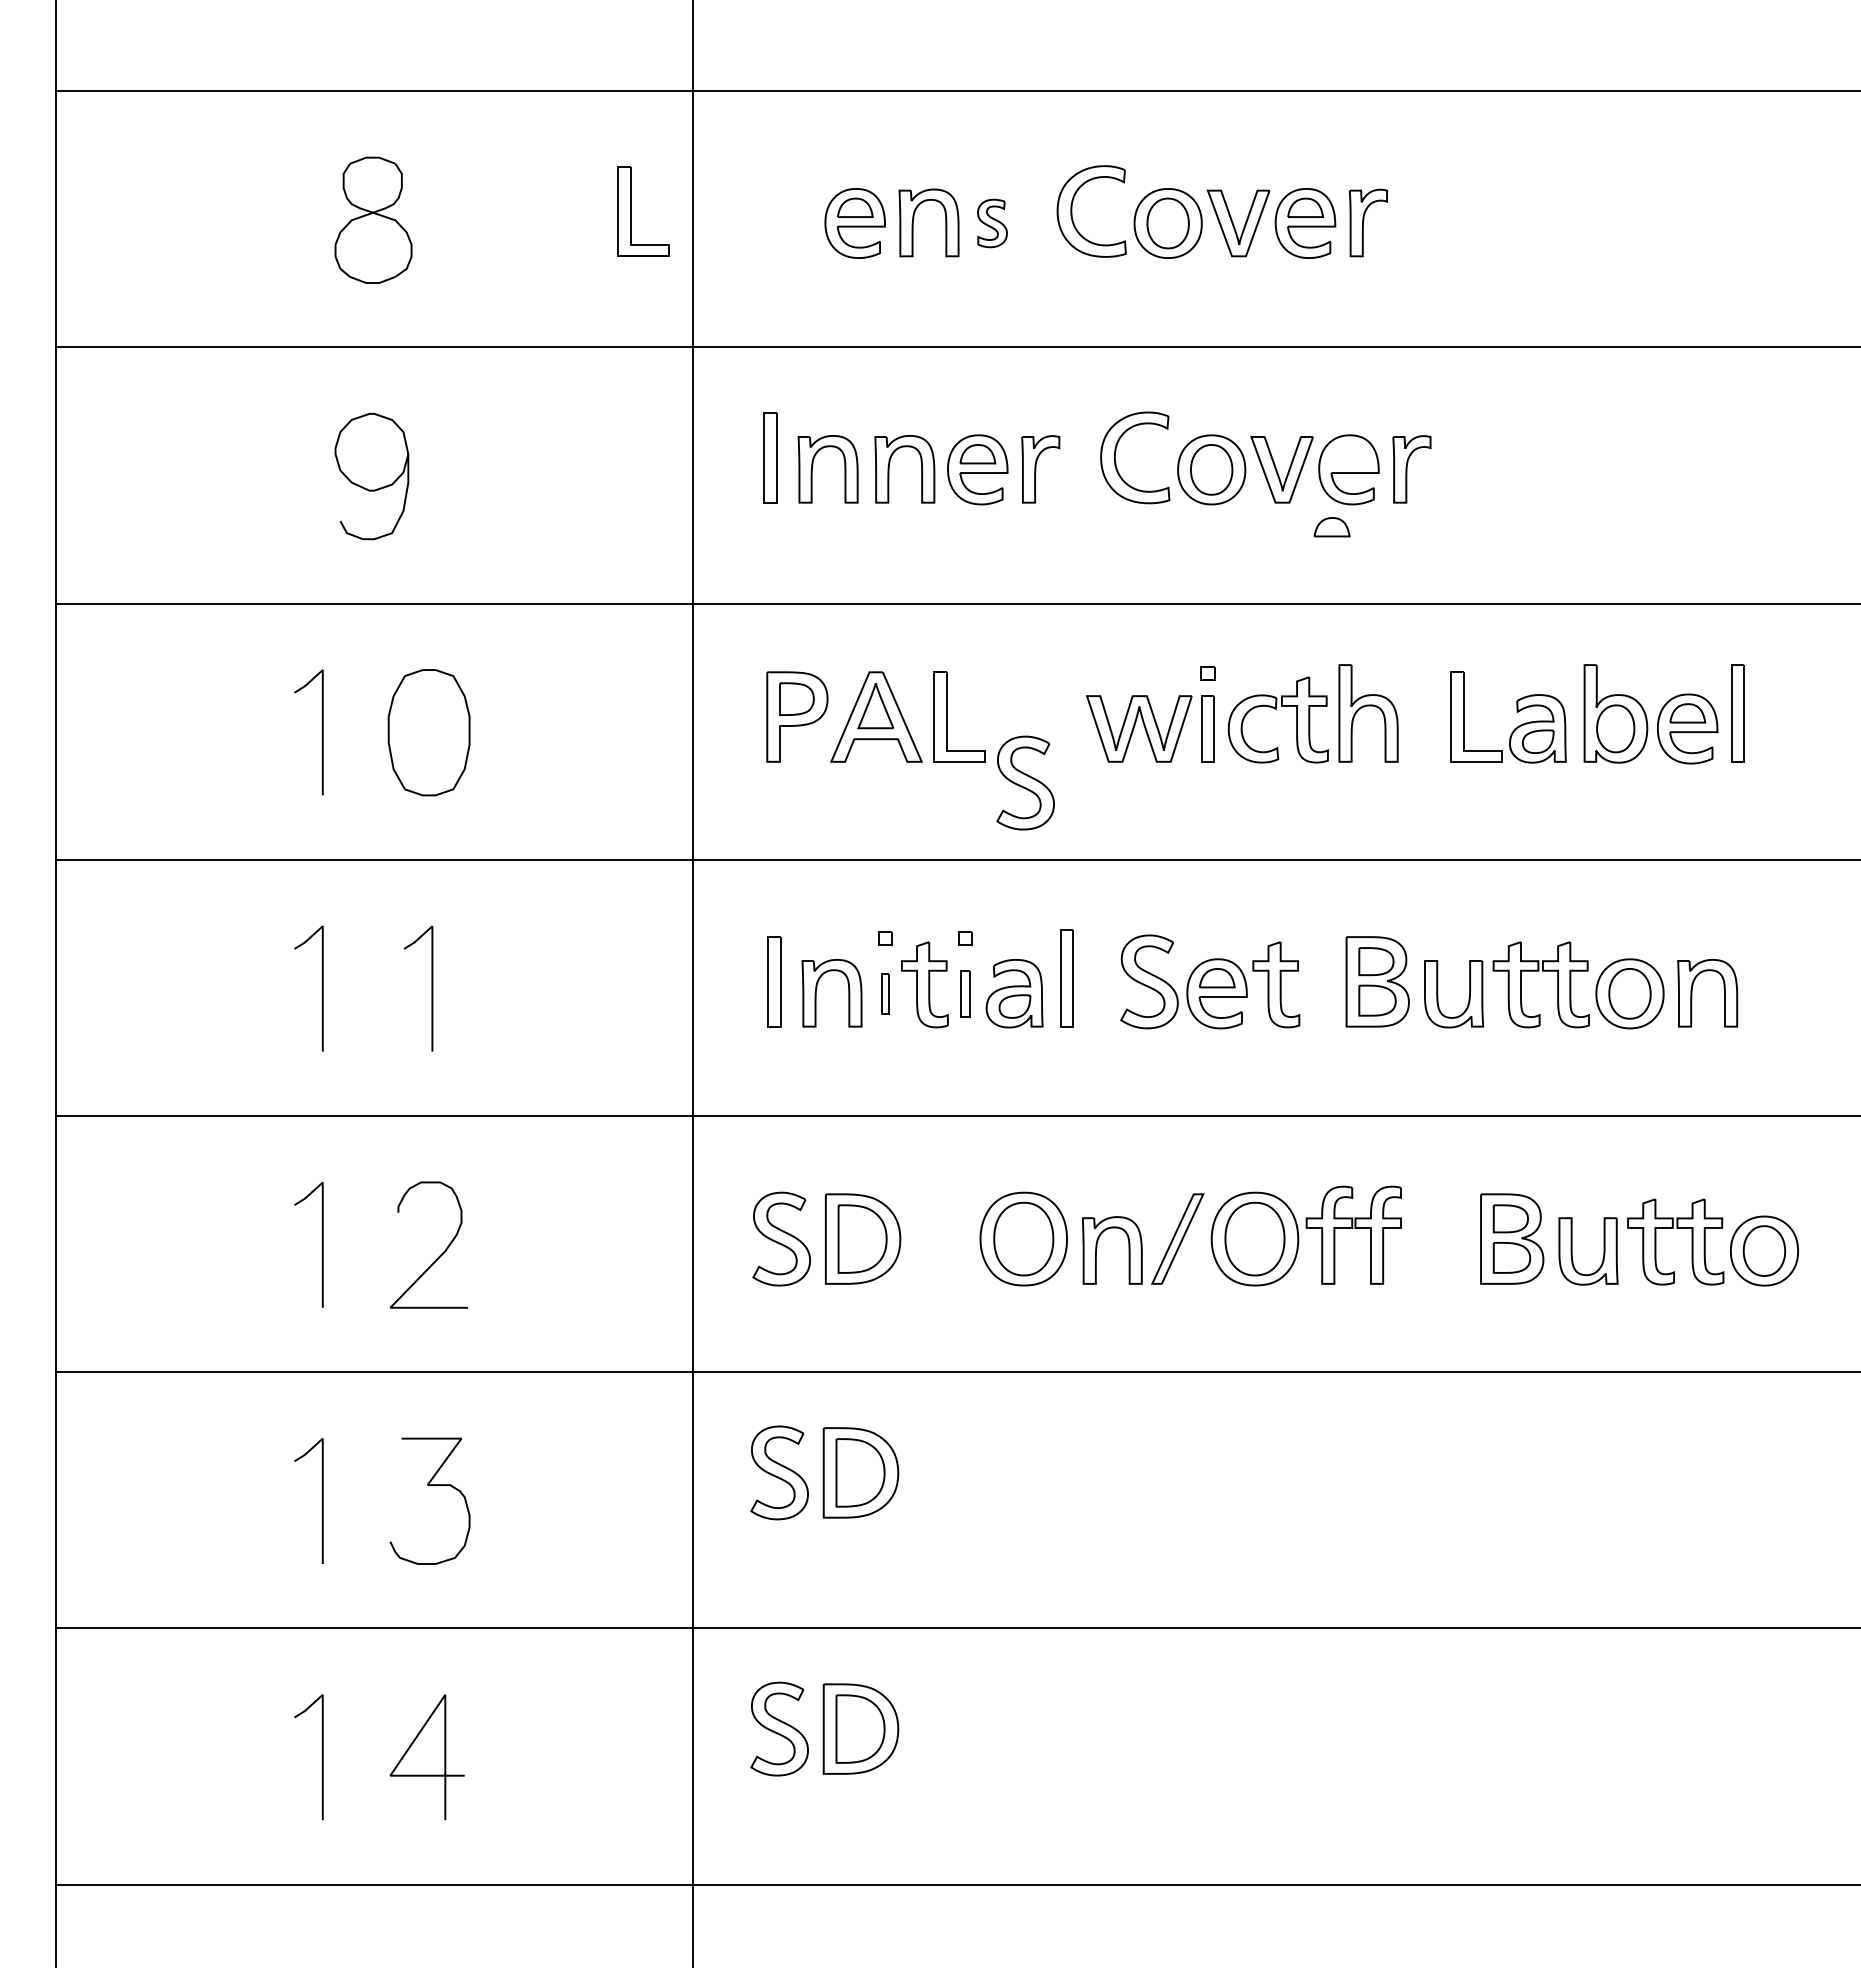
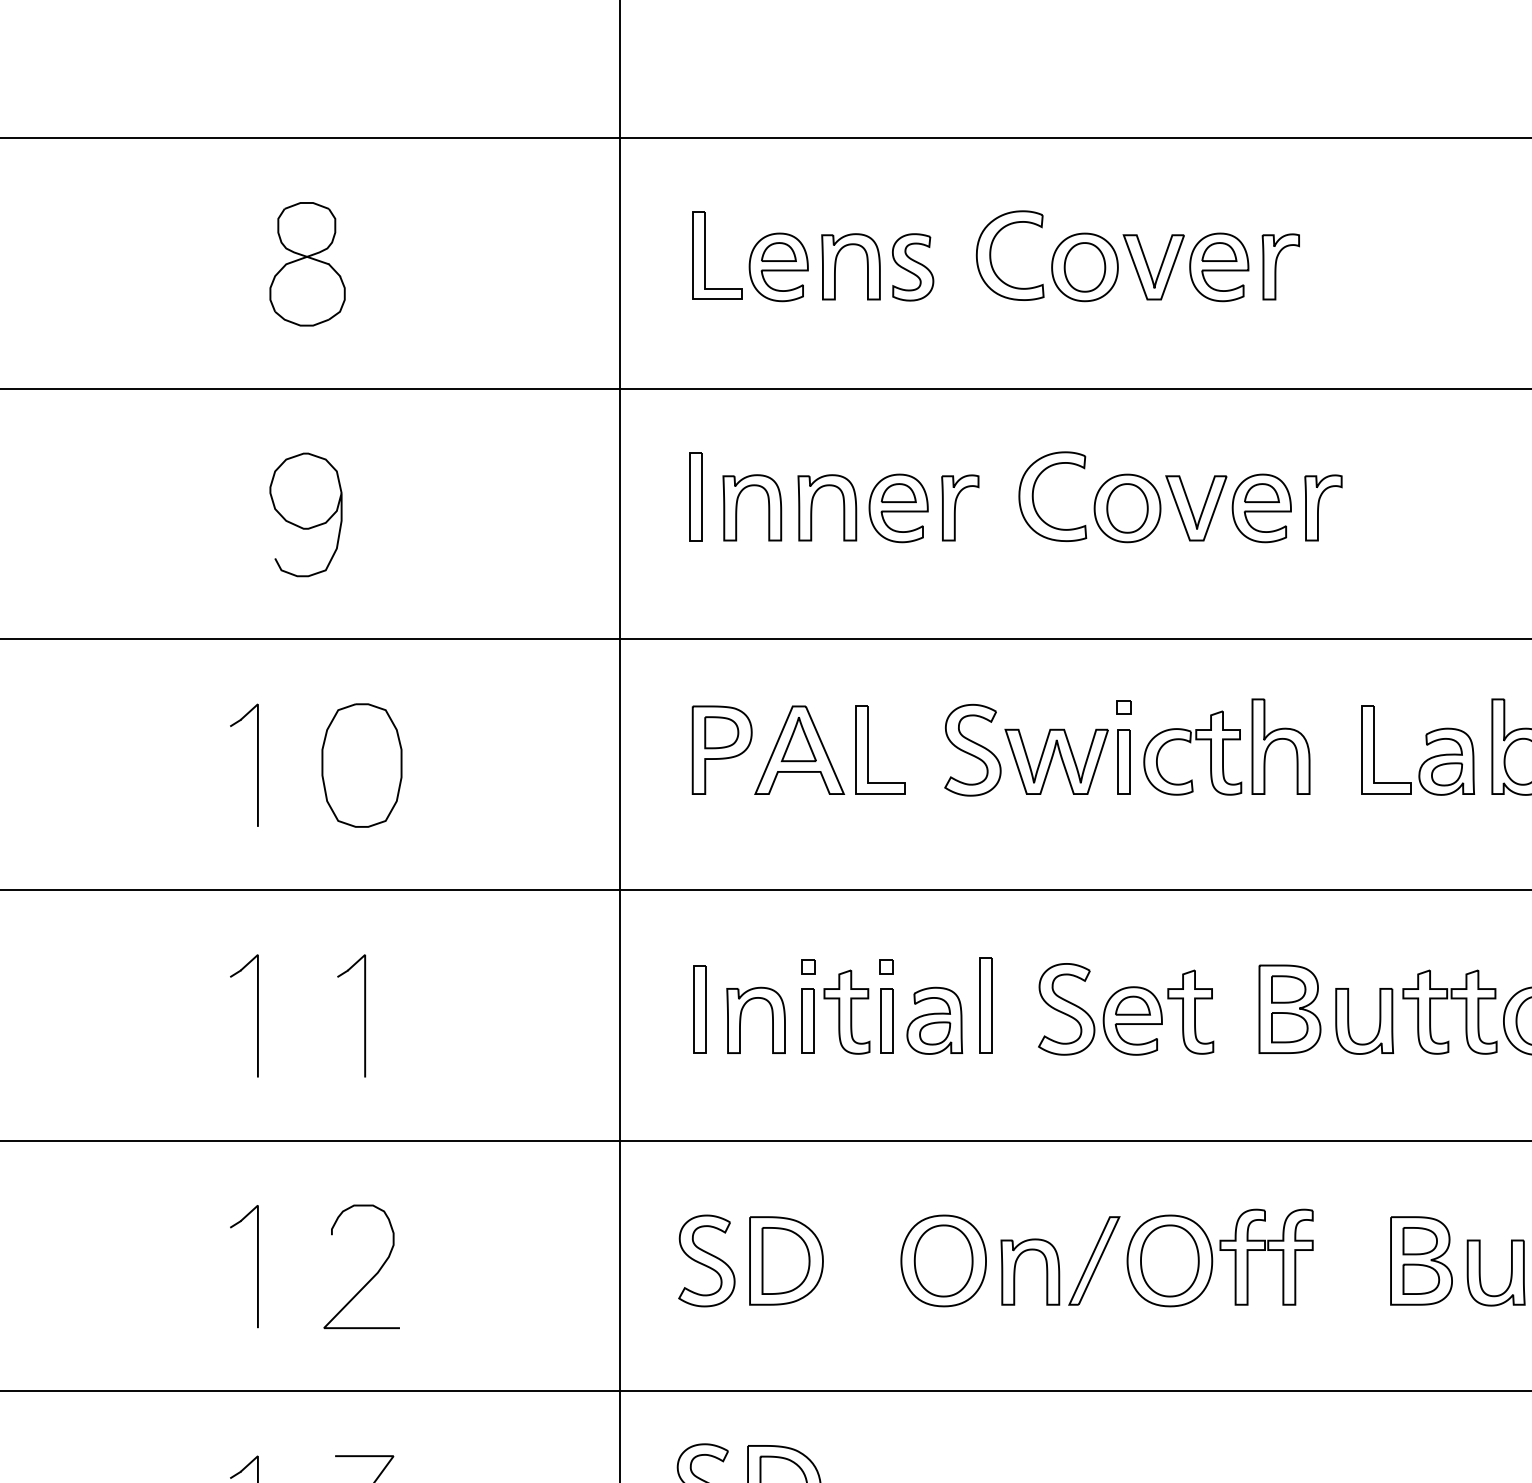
part: (631, 211) -> (705, 255), moved
part: (992, 223) -> (913, 267), size x1.43
part: (1331, 527) -> (1261, 493), moved
part: (1025, 782) -> (972, 749), moved
part: (884, 993) -> (807, 1020), size x1.67
part: (965, 993) -> (886, 1020), size x1.43

